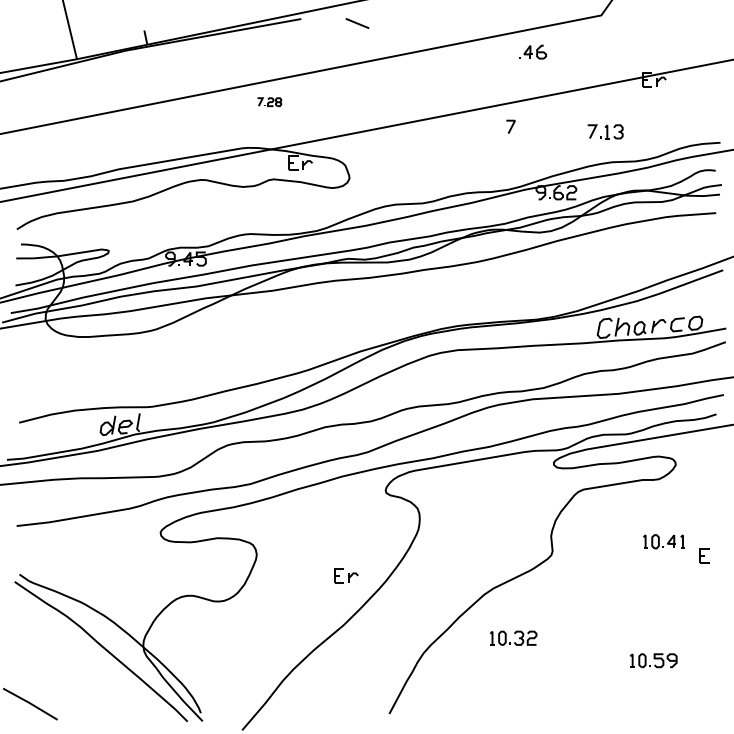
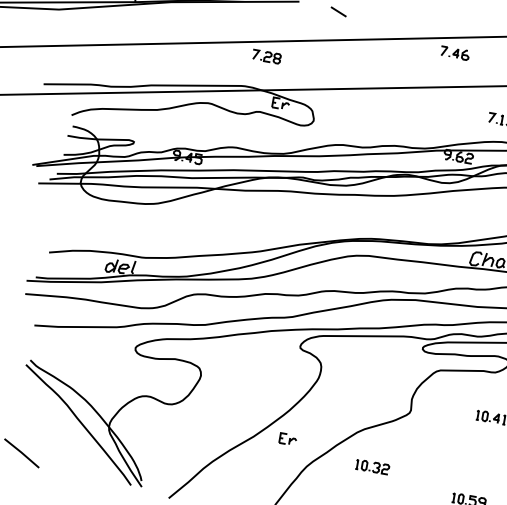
part: (269, 101) -> (266, 56), size x1.67
line: (511, 126) -> (444, 50), moved
part: (346, 575) -> (288, 439), moved

